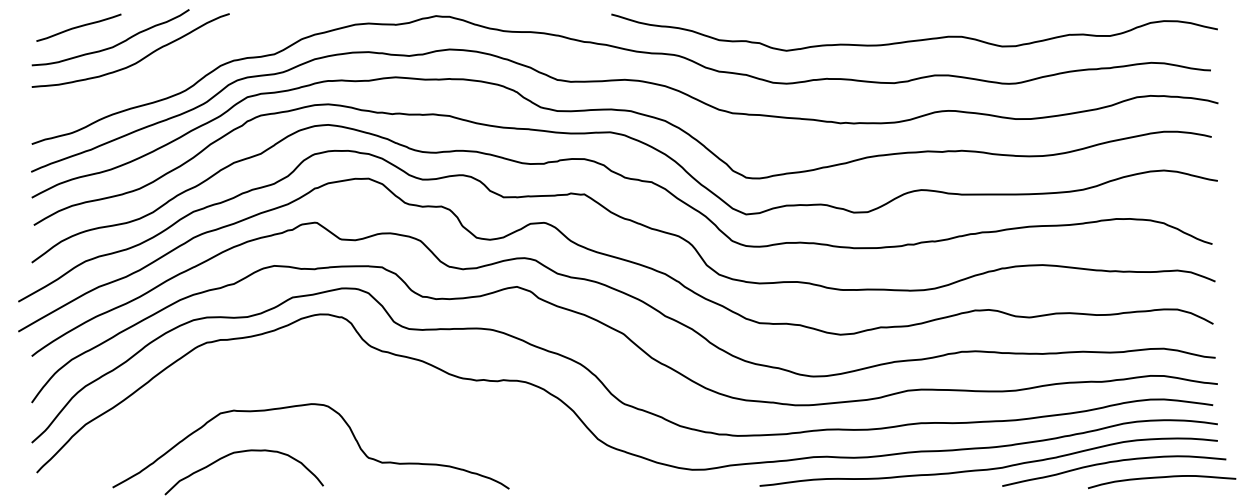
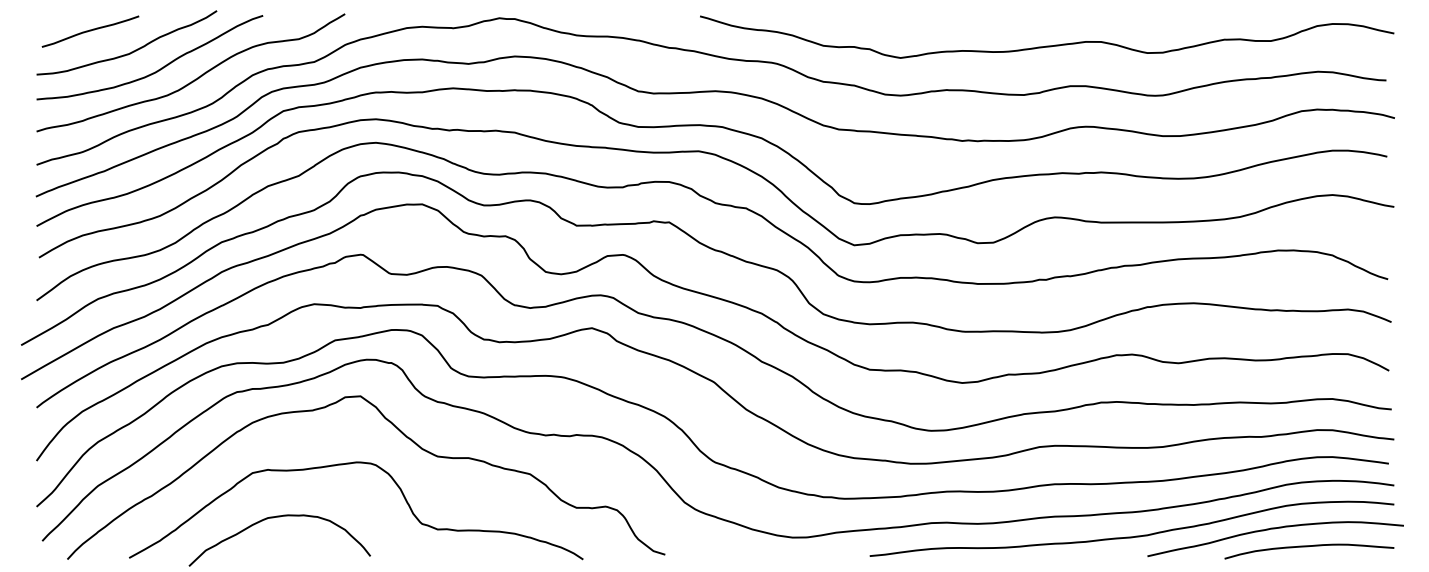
curve: (170, 68) -> (195, 78), added
curve: (353, 381) -> (404, 436), added
curve: (1161, 478) -> (1308, 547), moved

